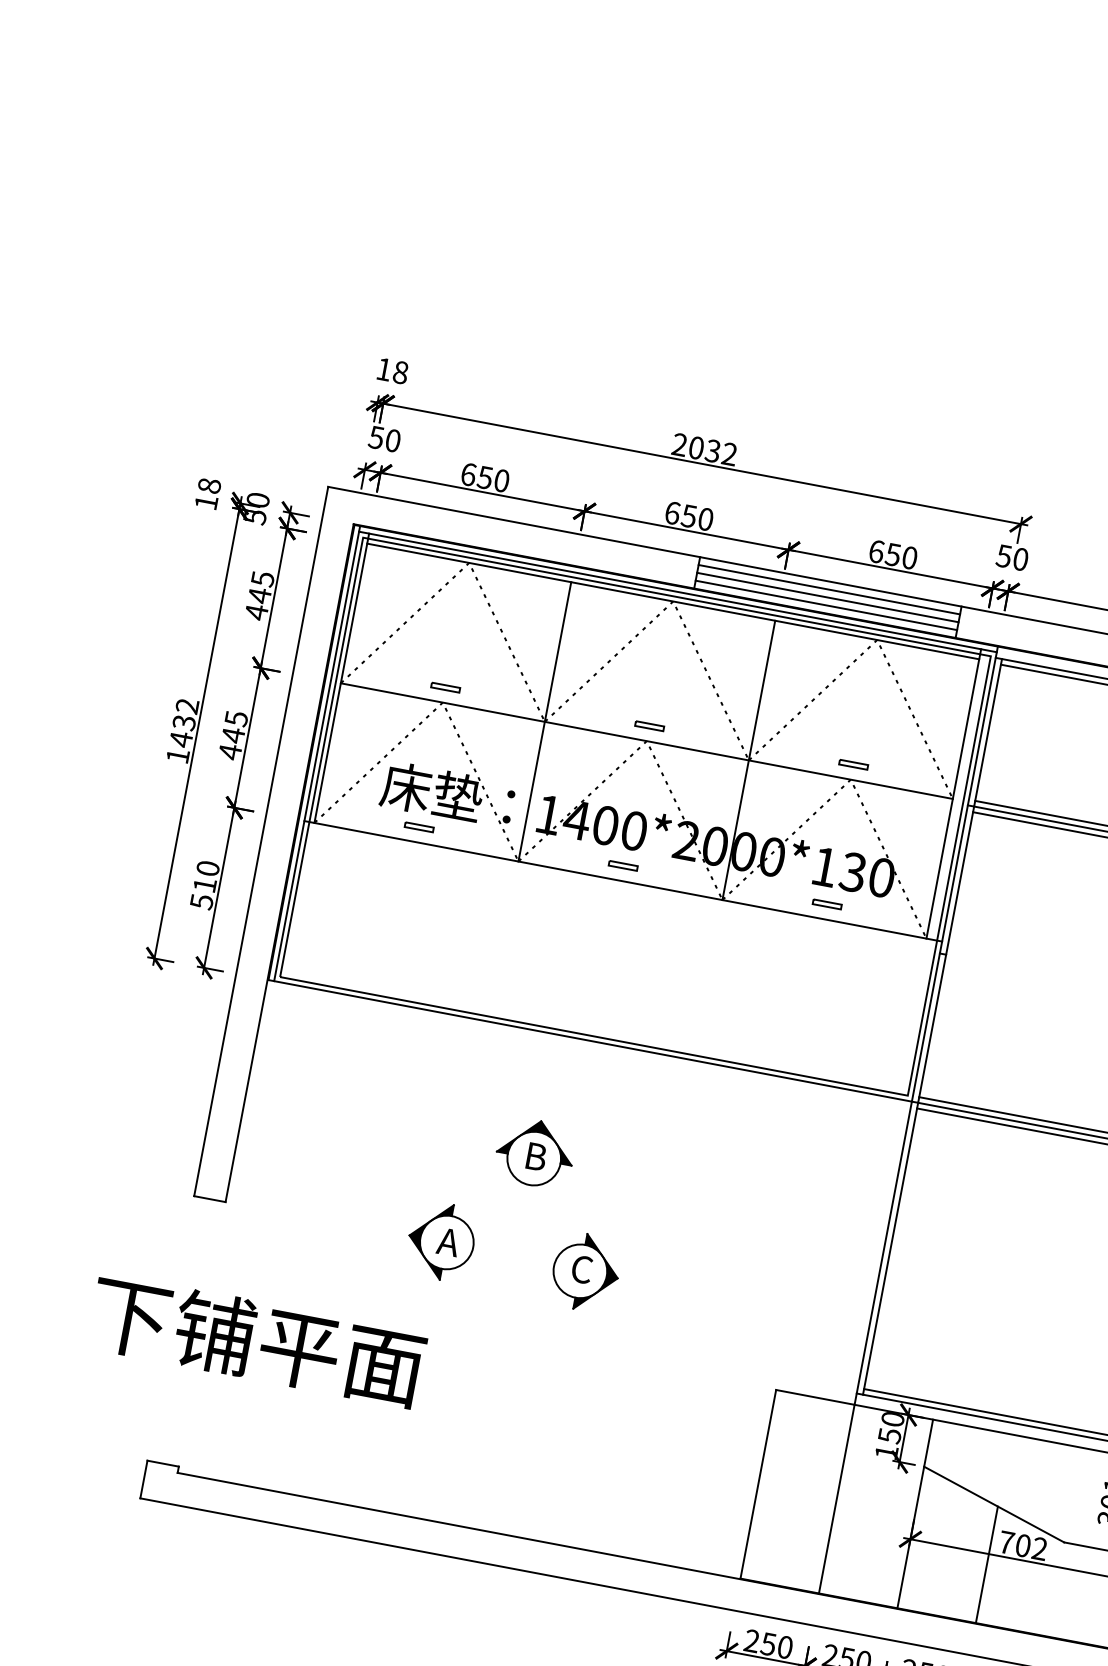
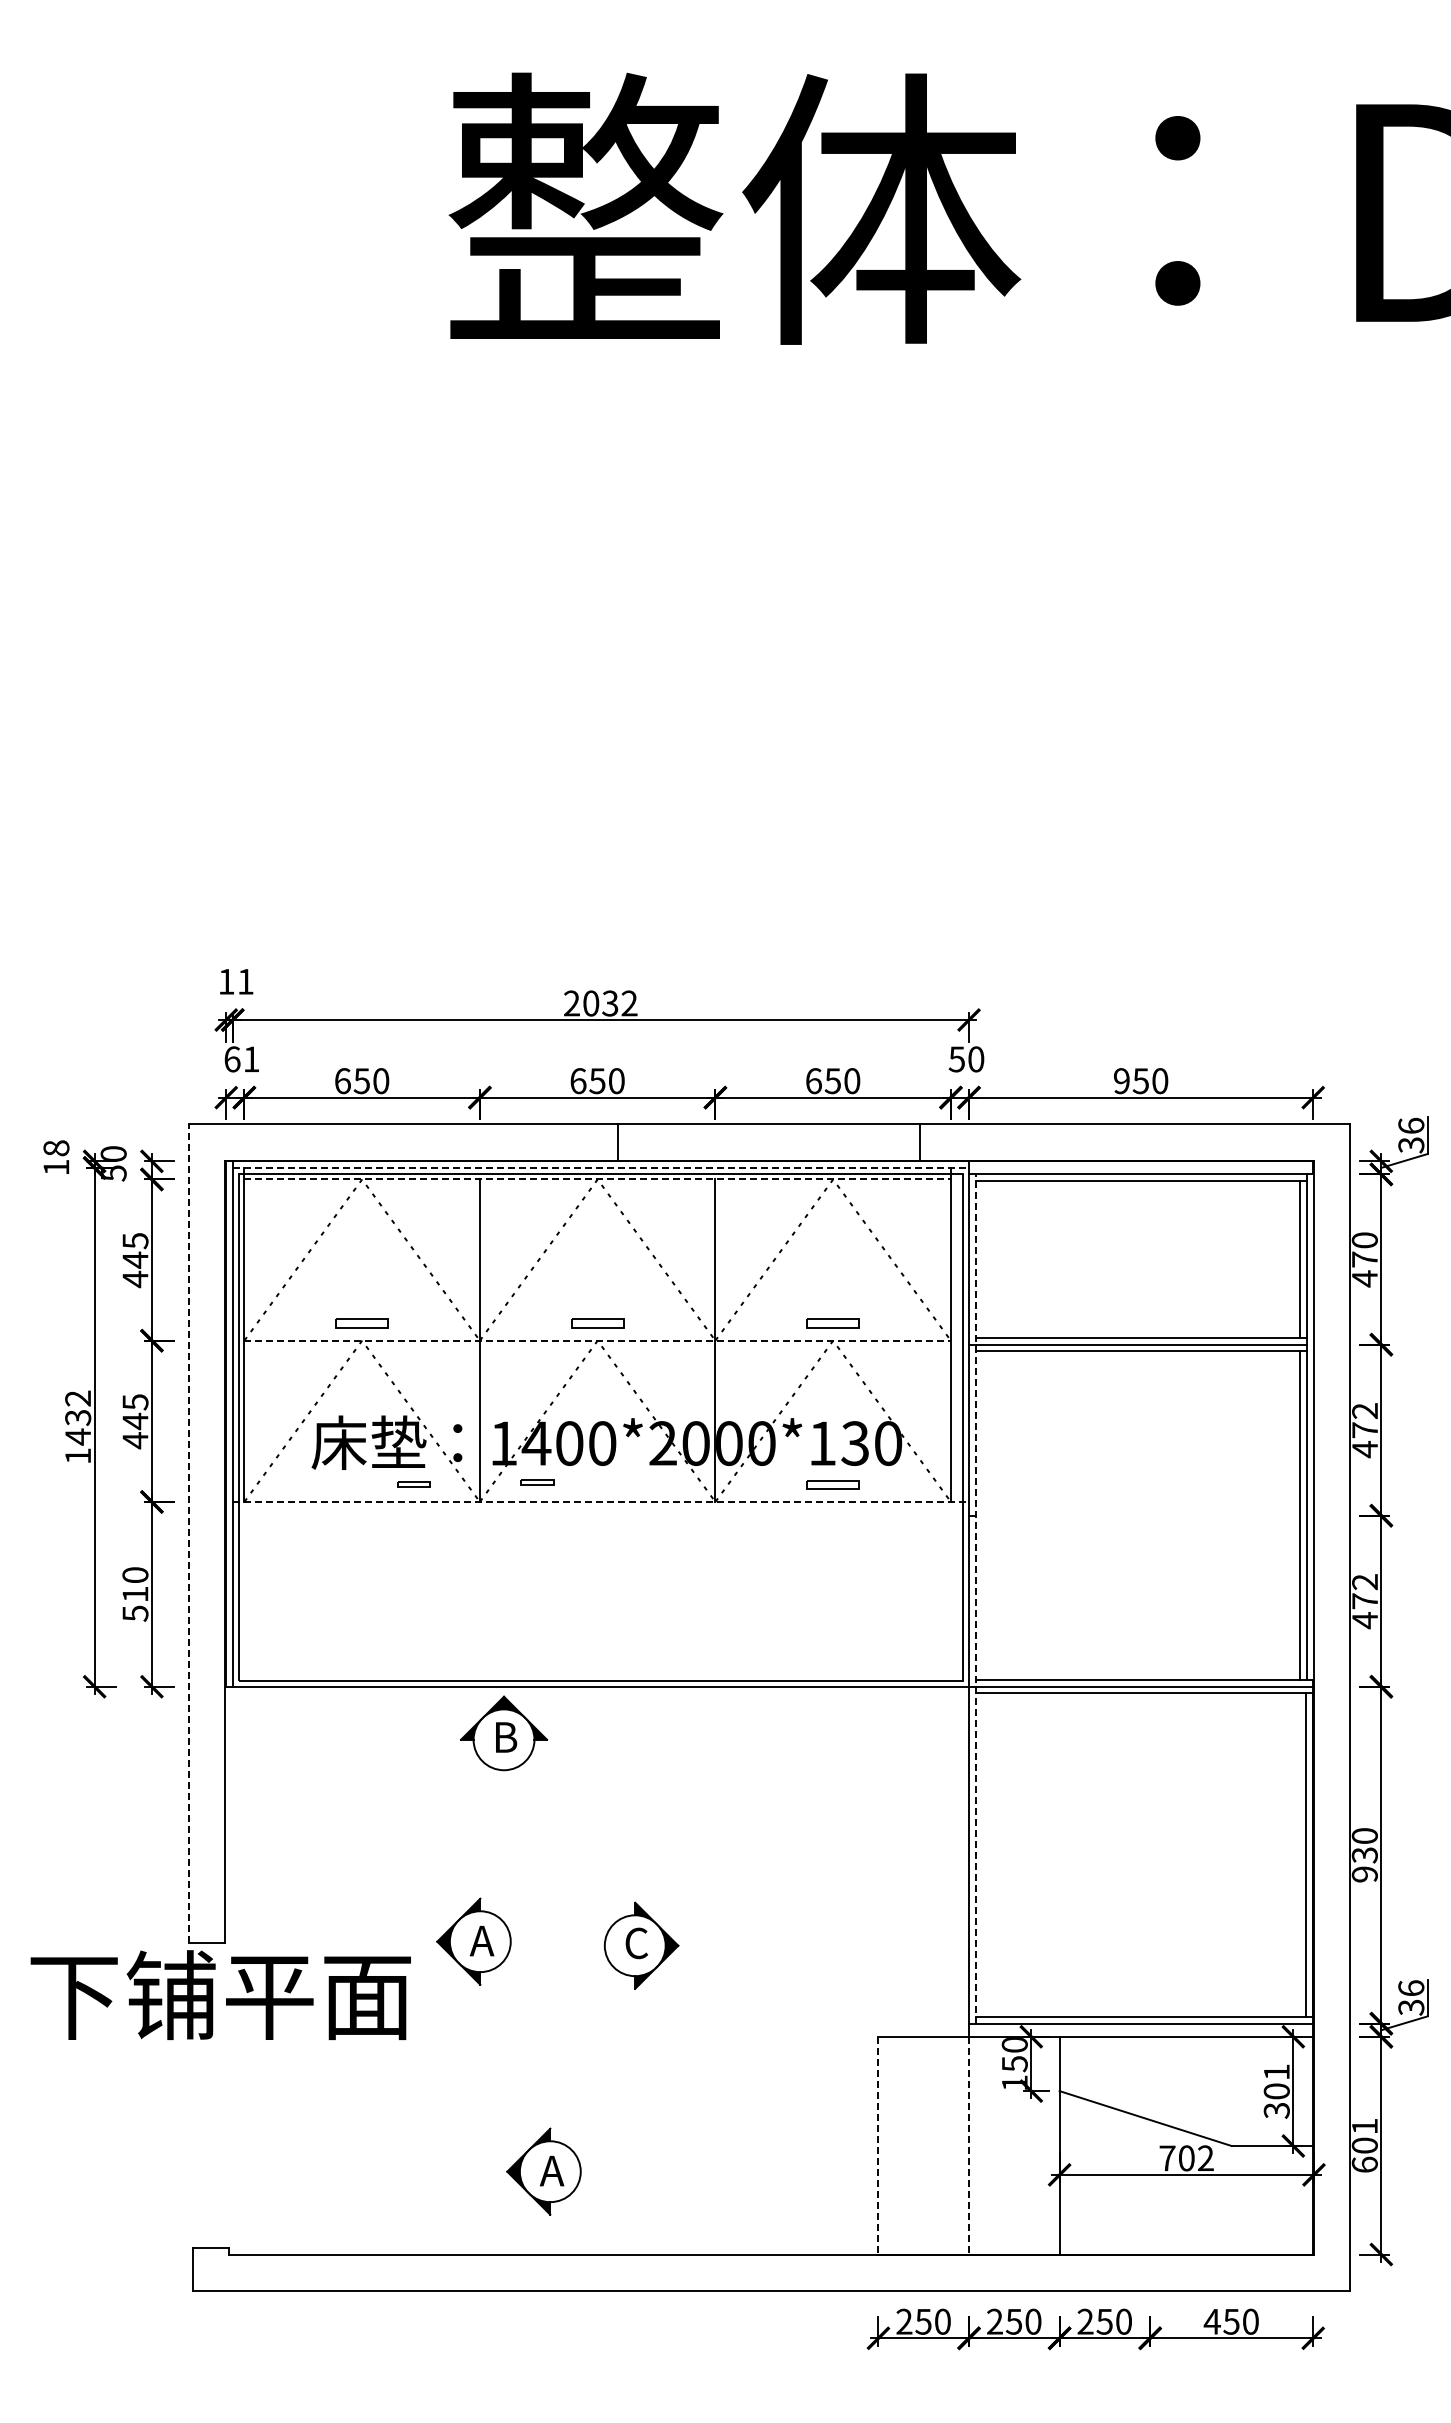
text: (400, 372) -> (245, 981), 18 -> 11
text: (384, 439) -> (241, 1059), 50 -> 61
line: (829, 589) -> (769, 1133), removed
line: (678, 591) -> (601, 1167), solid -> dashed
line: (828, 597) -> (769, 1142), removed
line: (673, 601) -> (598, 1179), solid -> dashed
line: (826, 605) -> (769, 1151), removed
part: (445, 687) -> (361, 1323), size x1.6
part: (649, 726) -> (597, 1323), size x1.6
line: (647, 741) -> (598, 1340), solid -> dashed
part: (853, 764) -> (832, 1323), size x1.6
part: (418, 827) -> (413, 1484), moved
line: (260, 841) -> (188, 1533), solid -> dashed
part: (623, 865) -> (537, 1482), moved
line: (623, 881) -> (601, 1501), solid -> dashed
part: (826, 904) -> (832, 1484), size x1.6
line: (932, 1027) -> (976, 1599), solid -> dashed
part: (535, 1153) -> (504, 1733), moved
text: (257, 1340) -> (220, 1994), moved
part: (463, 1451) -> (543, 2171), added
line: (758, 1484) -> (878, 2145), solid -> dashed
line: (837, 1499) -> (969, 2145), solid -> dashed
line: (987, 1565) -> (1150, 2187), removed

